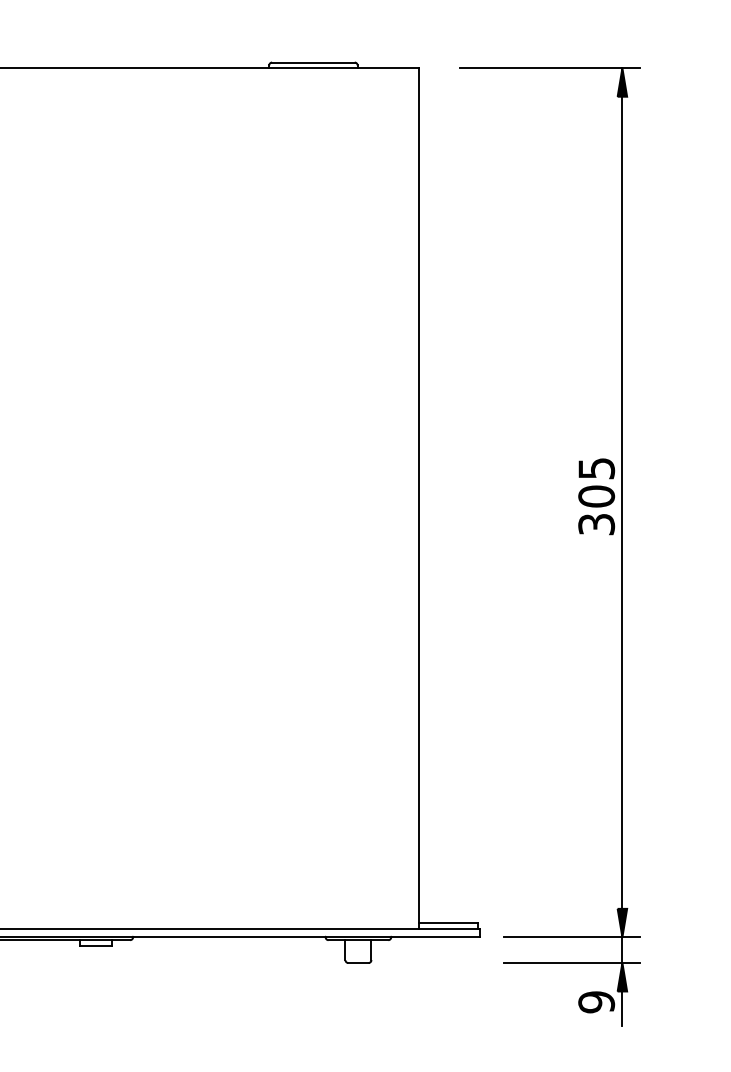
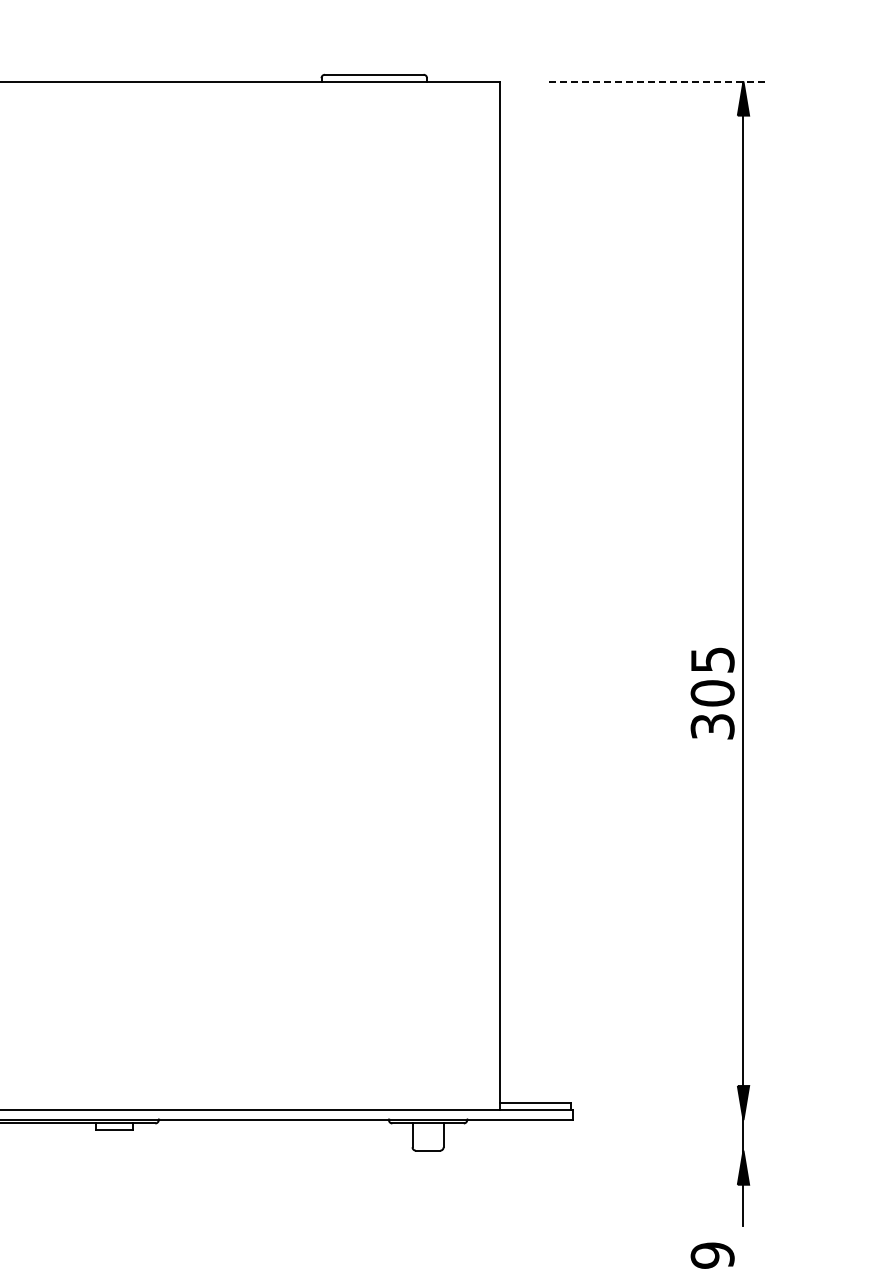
line: (550, 68) -> (657, 81), solid -> dashed
text: (596, 496) -> (712, 693), moved
line: (571, 937) -> (682, 1120), removed
line: (571, 962) -> (682, 1150), removed
text: (596, 1002) -> (712, 1255), moved

